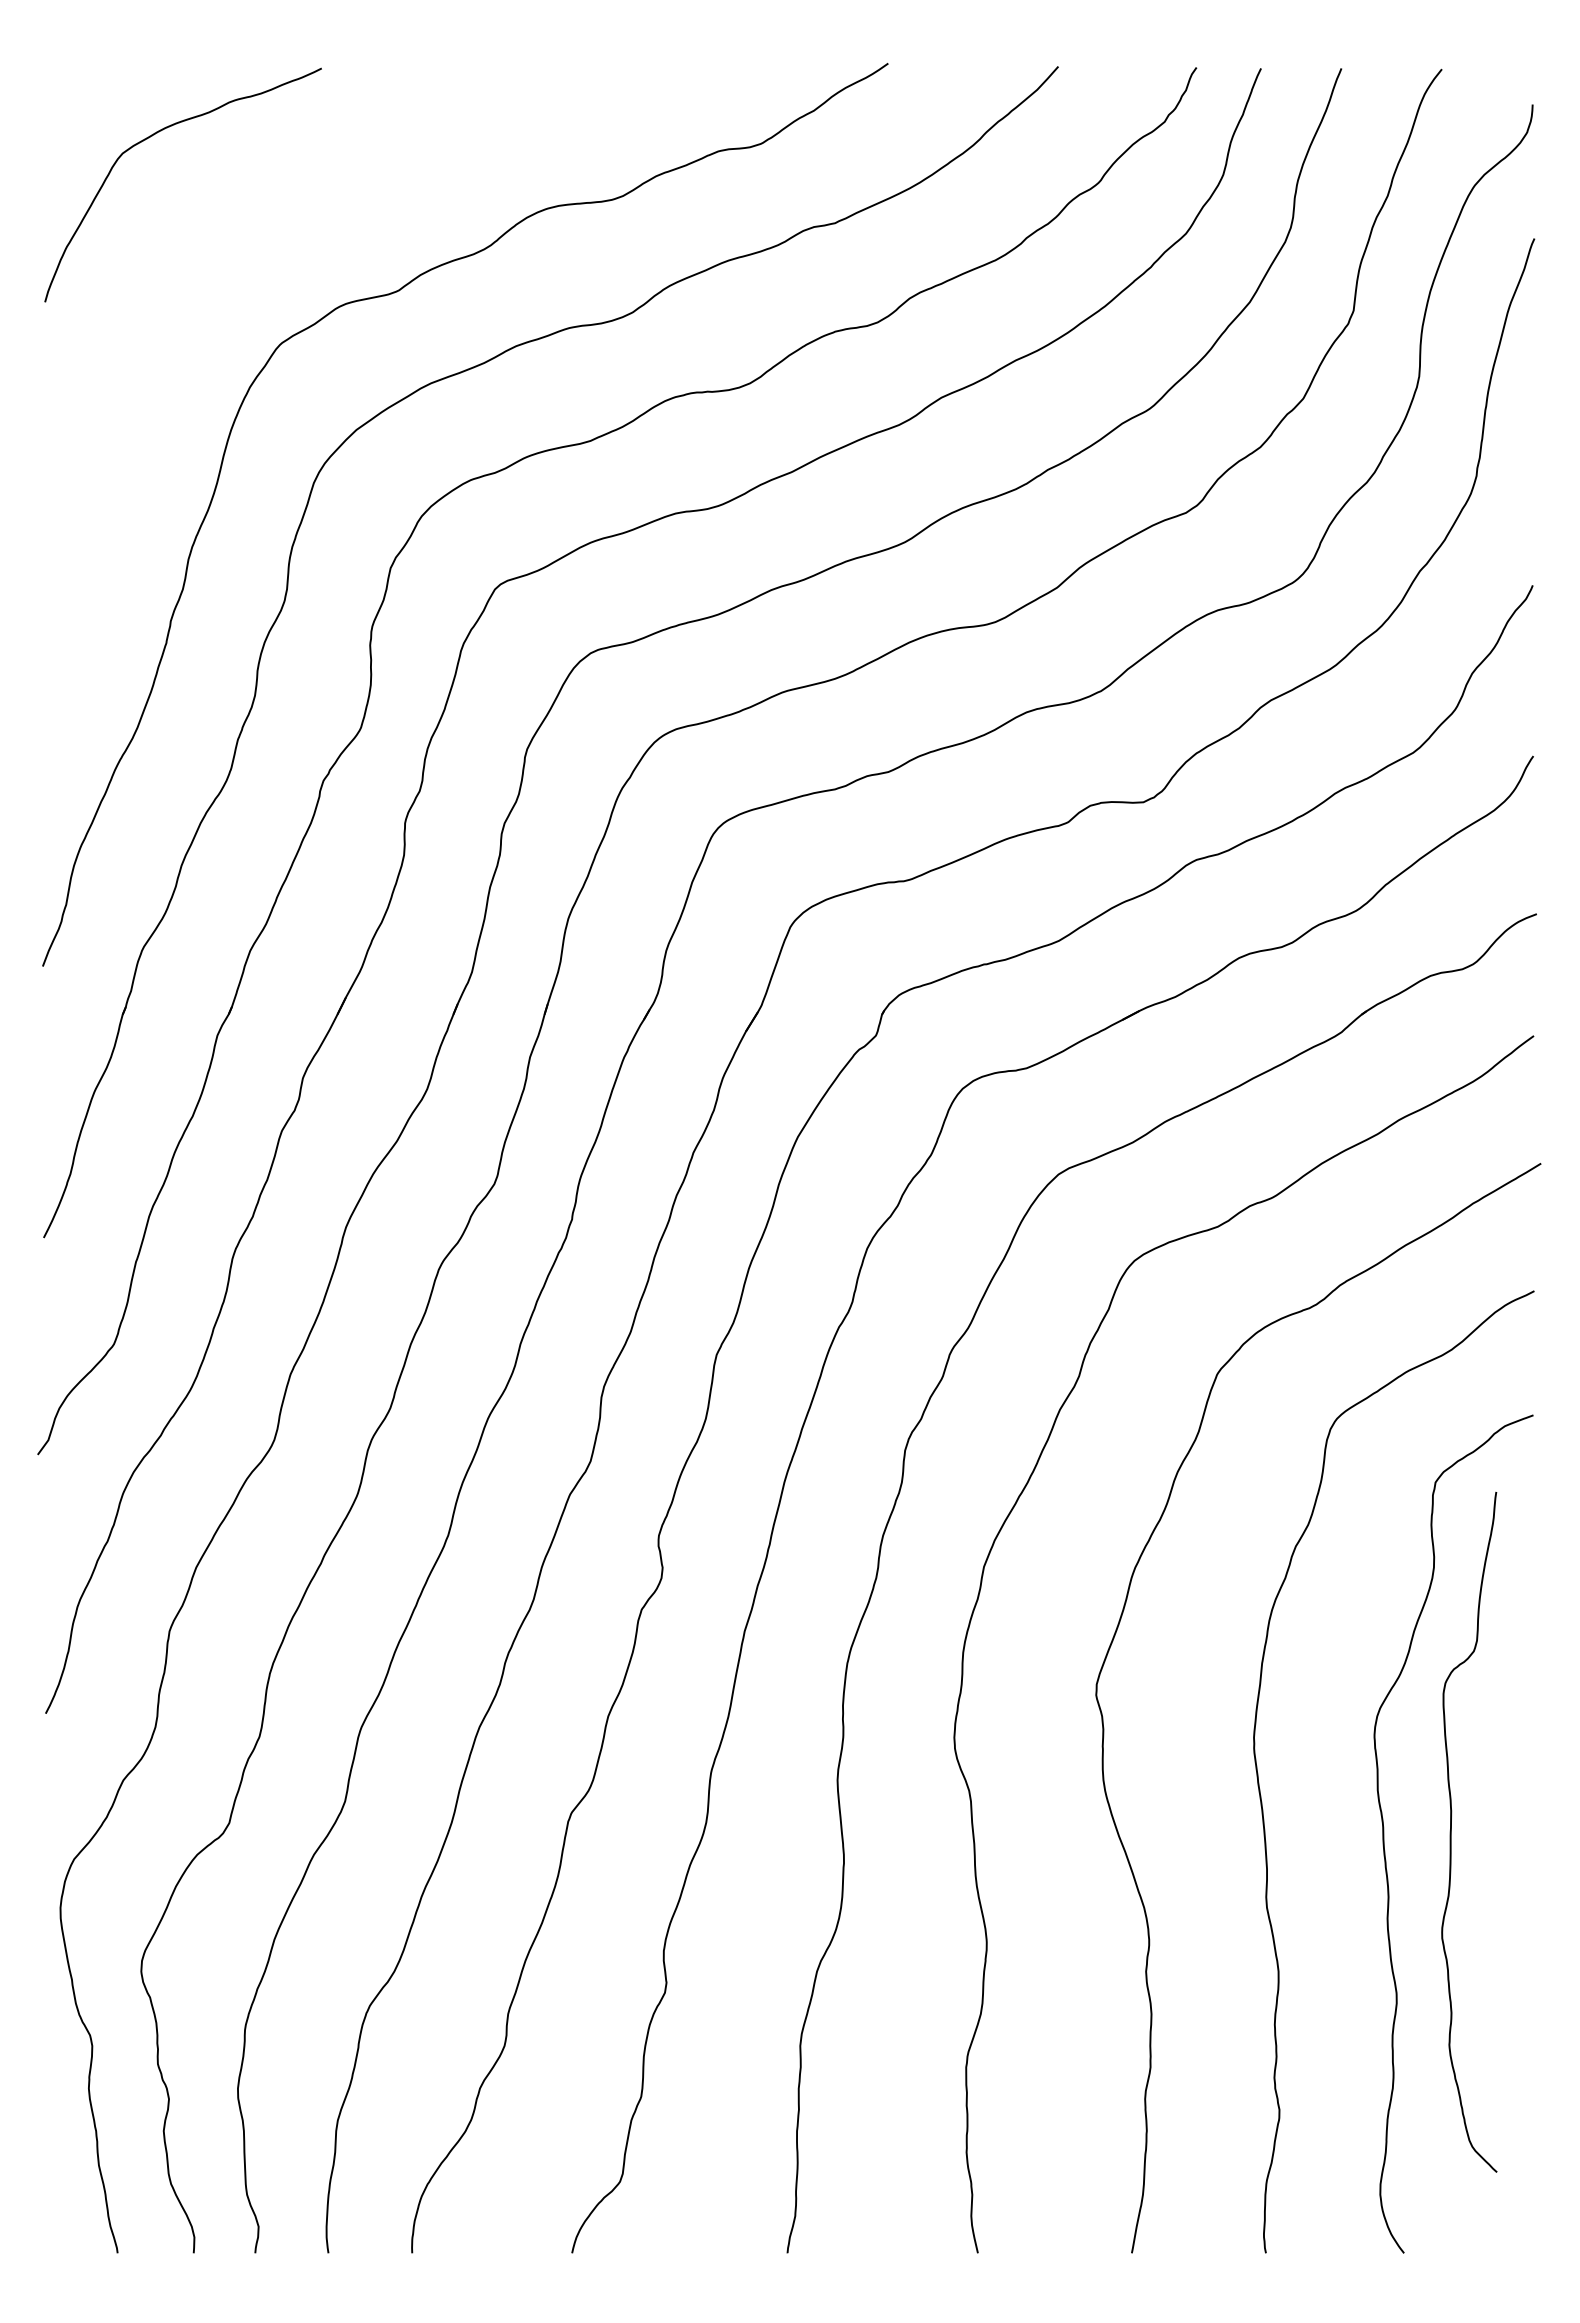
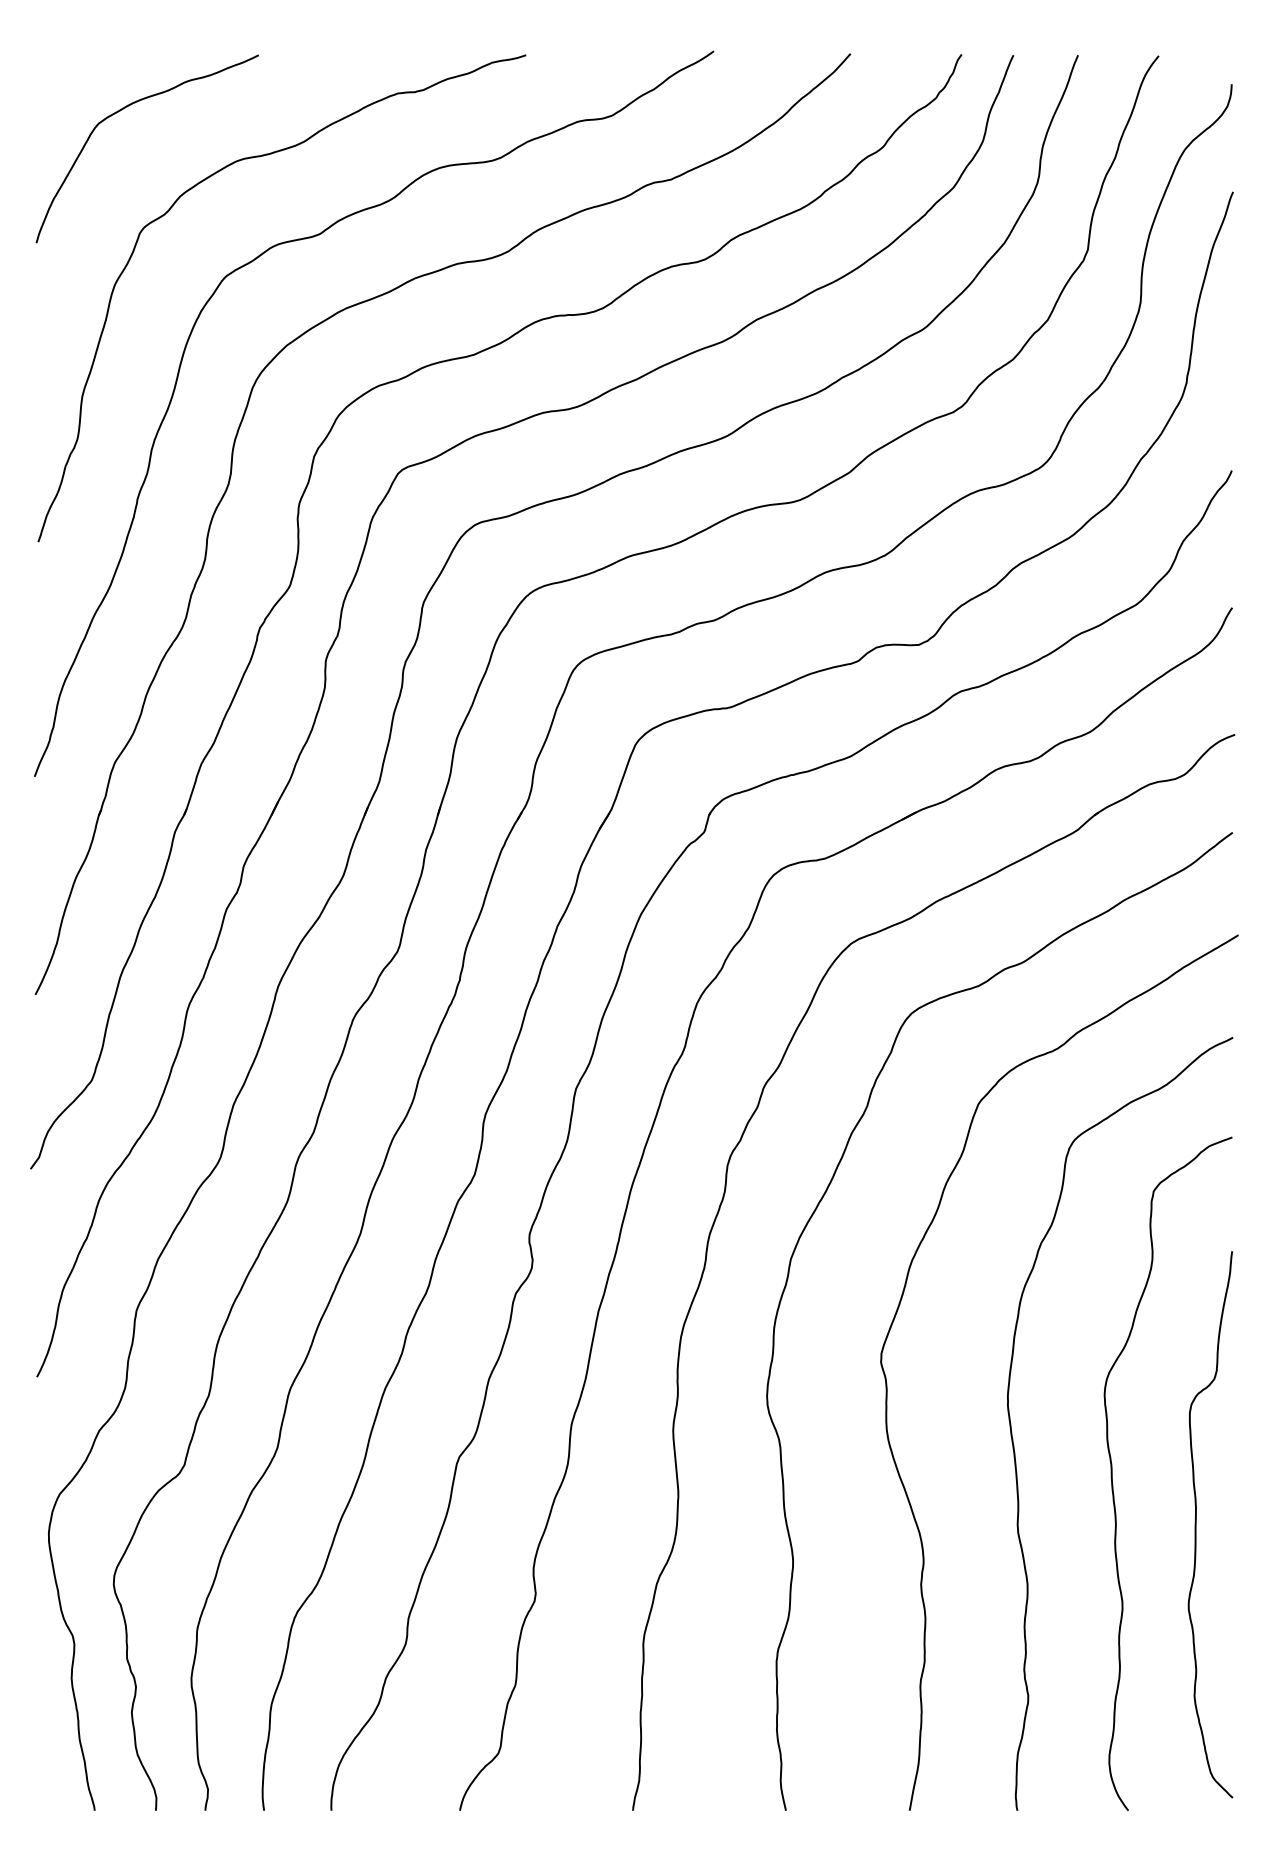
curve: (261, 220) -> (210, 177), added
curve: (1451, 1832) -> (1196, 1524), moved

